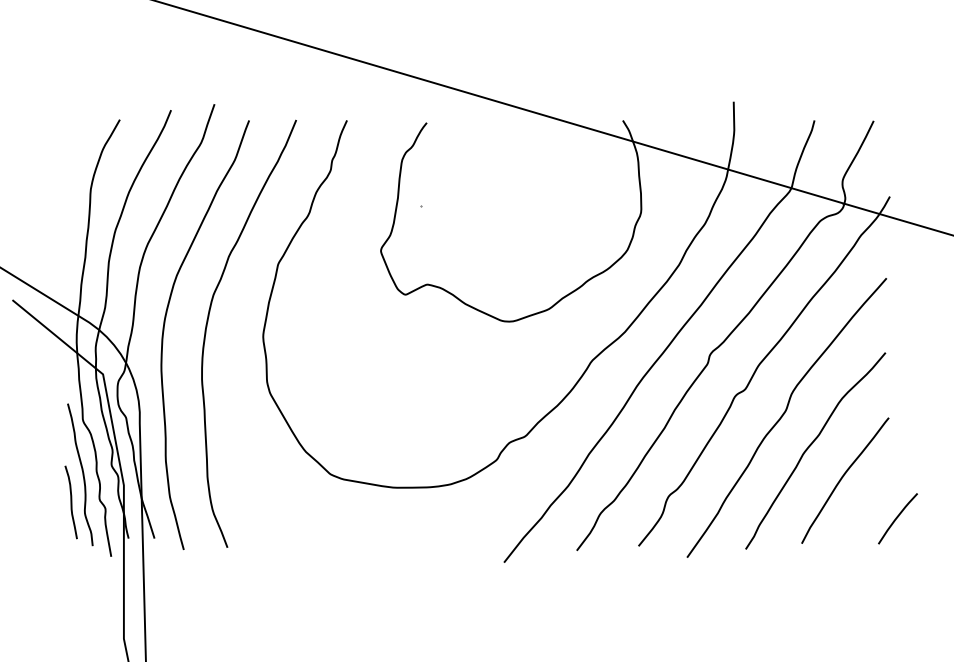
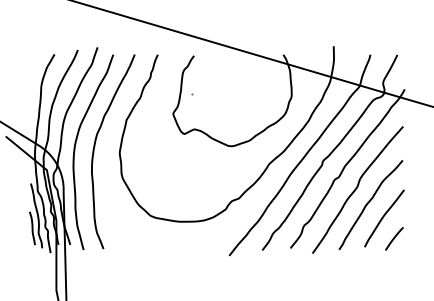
line: (898, 517) -> (394, 238), moved

